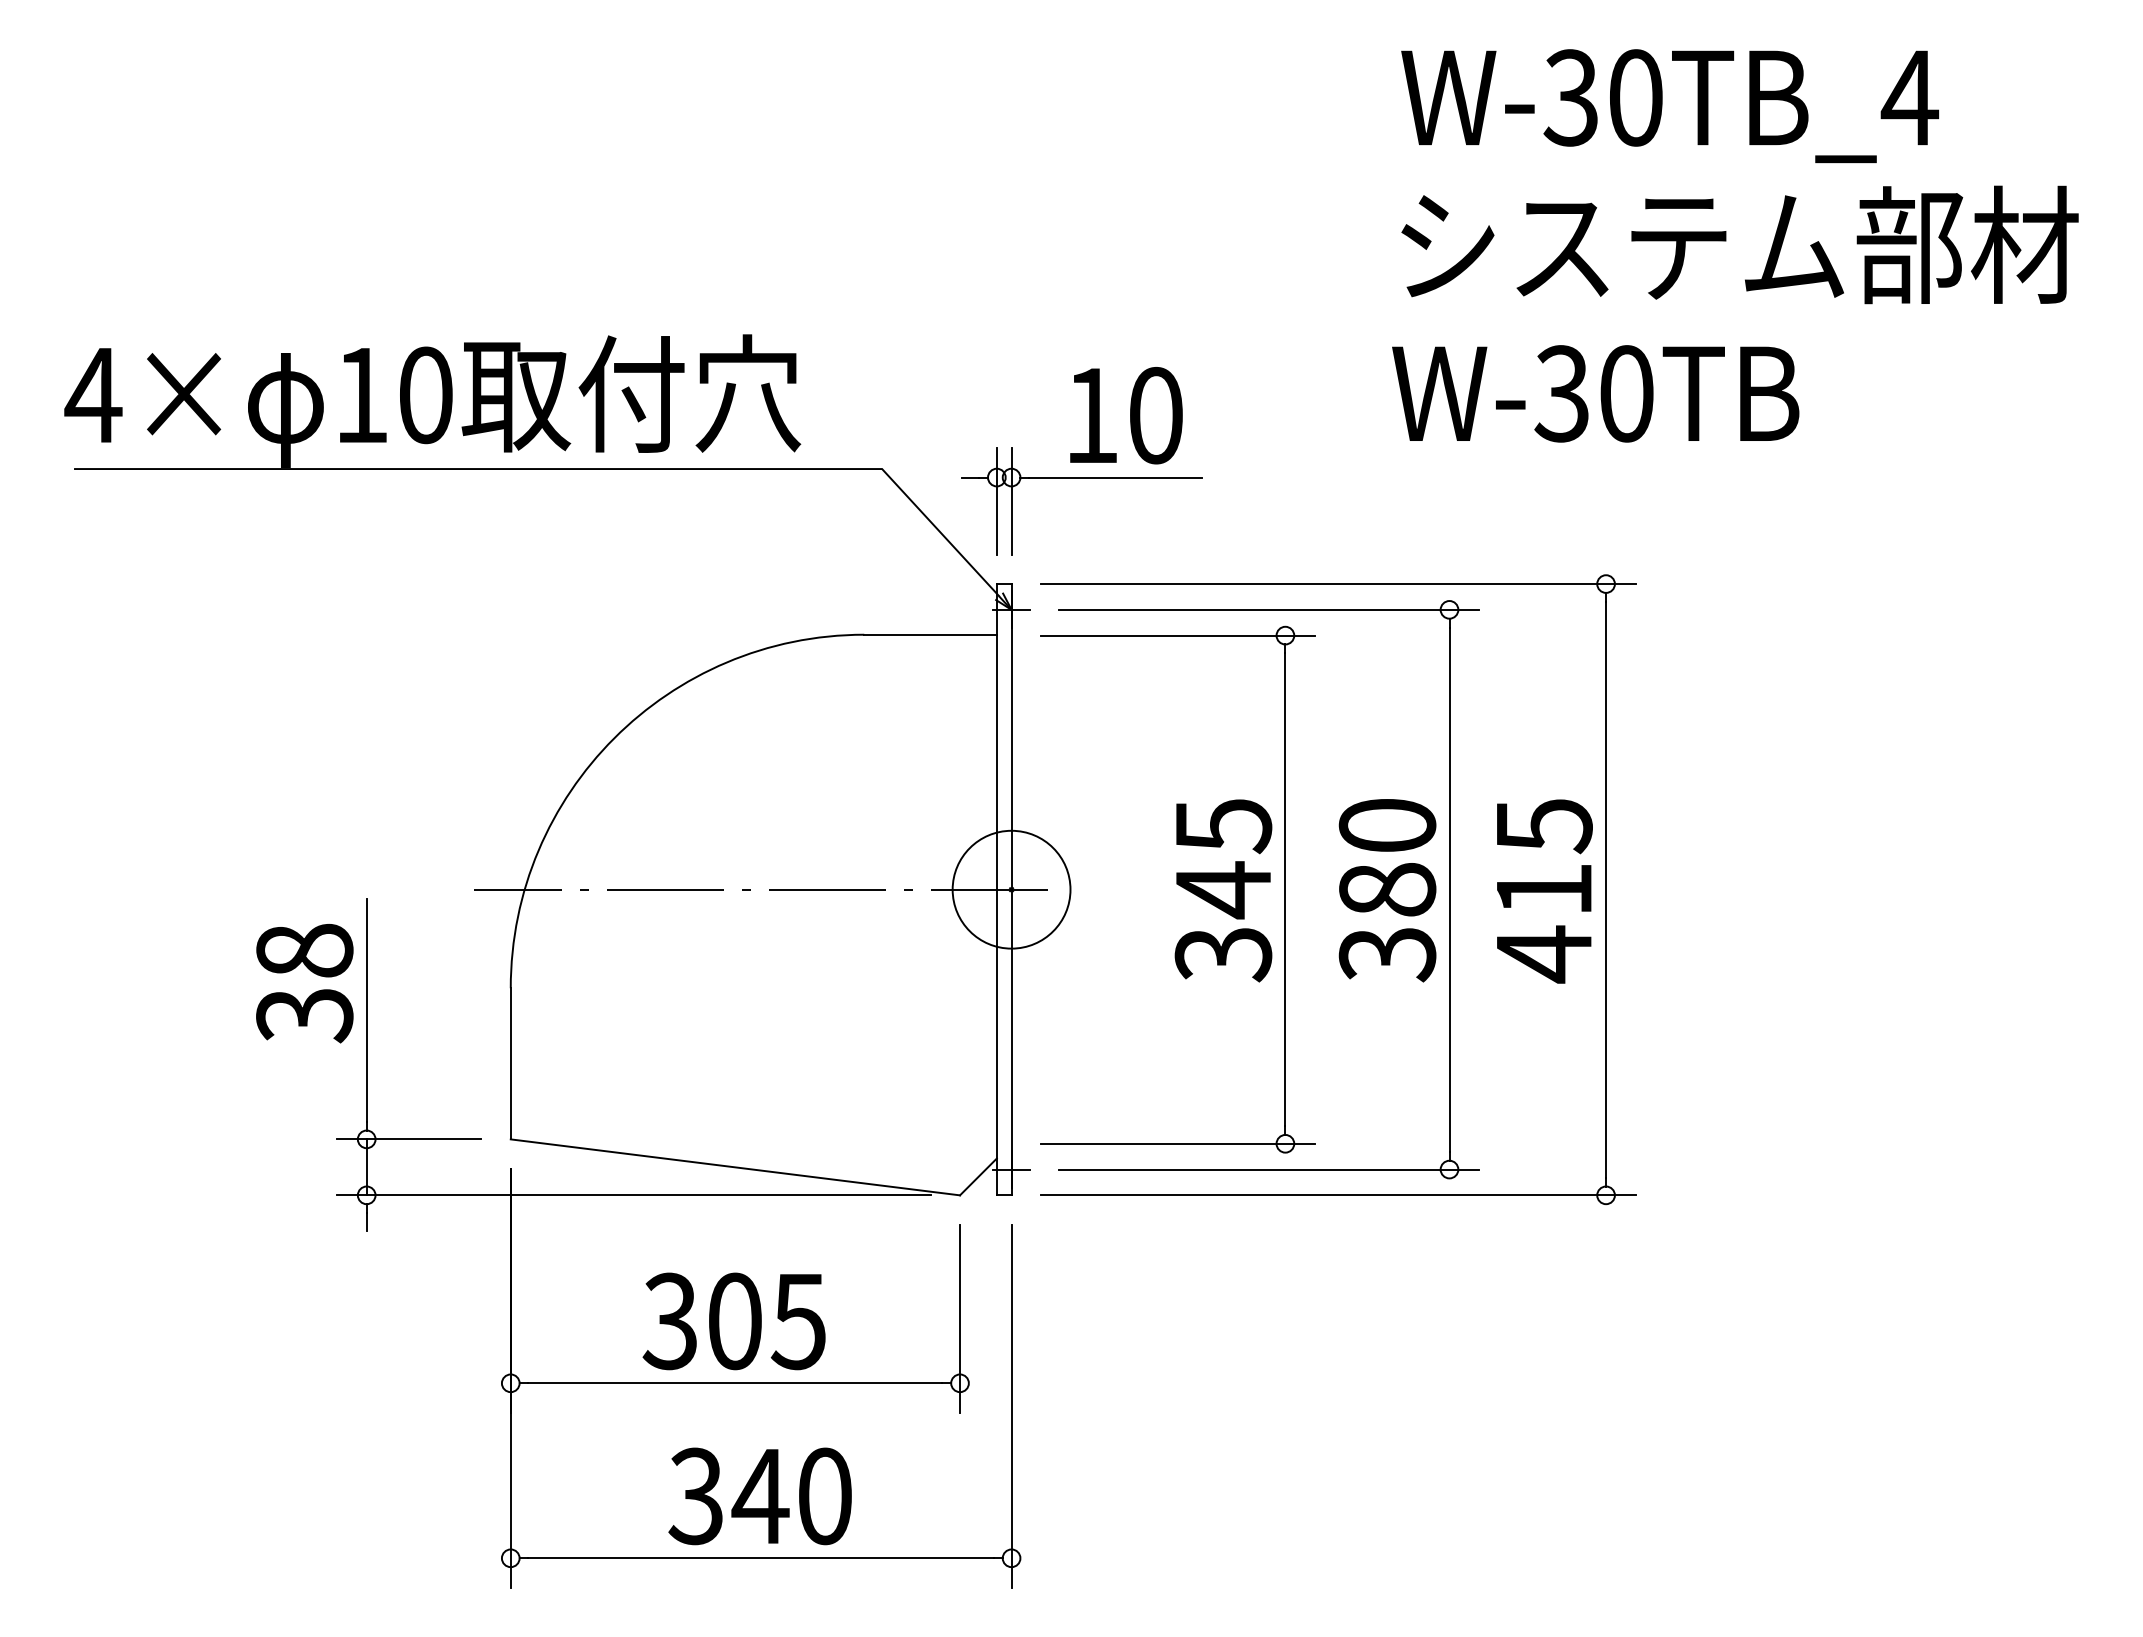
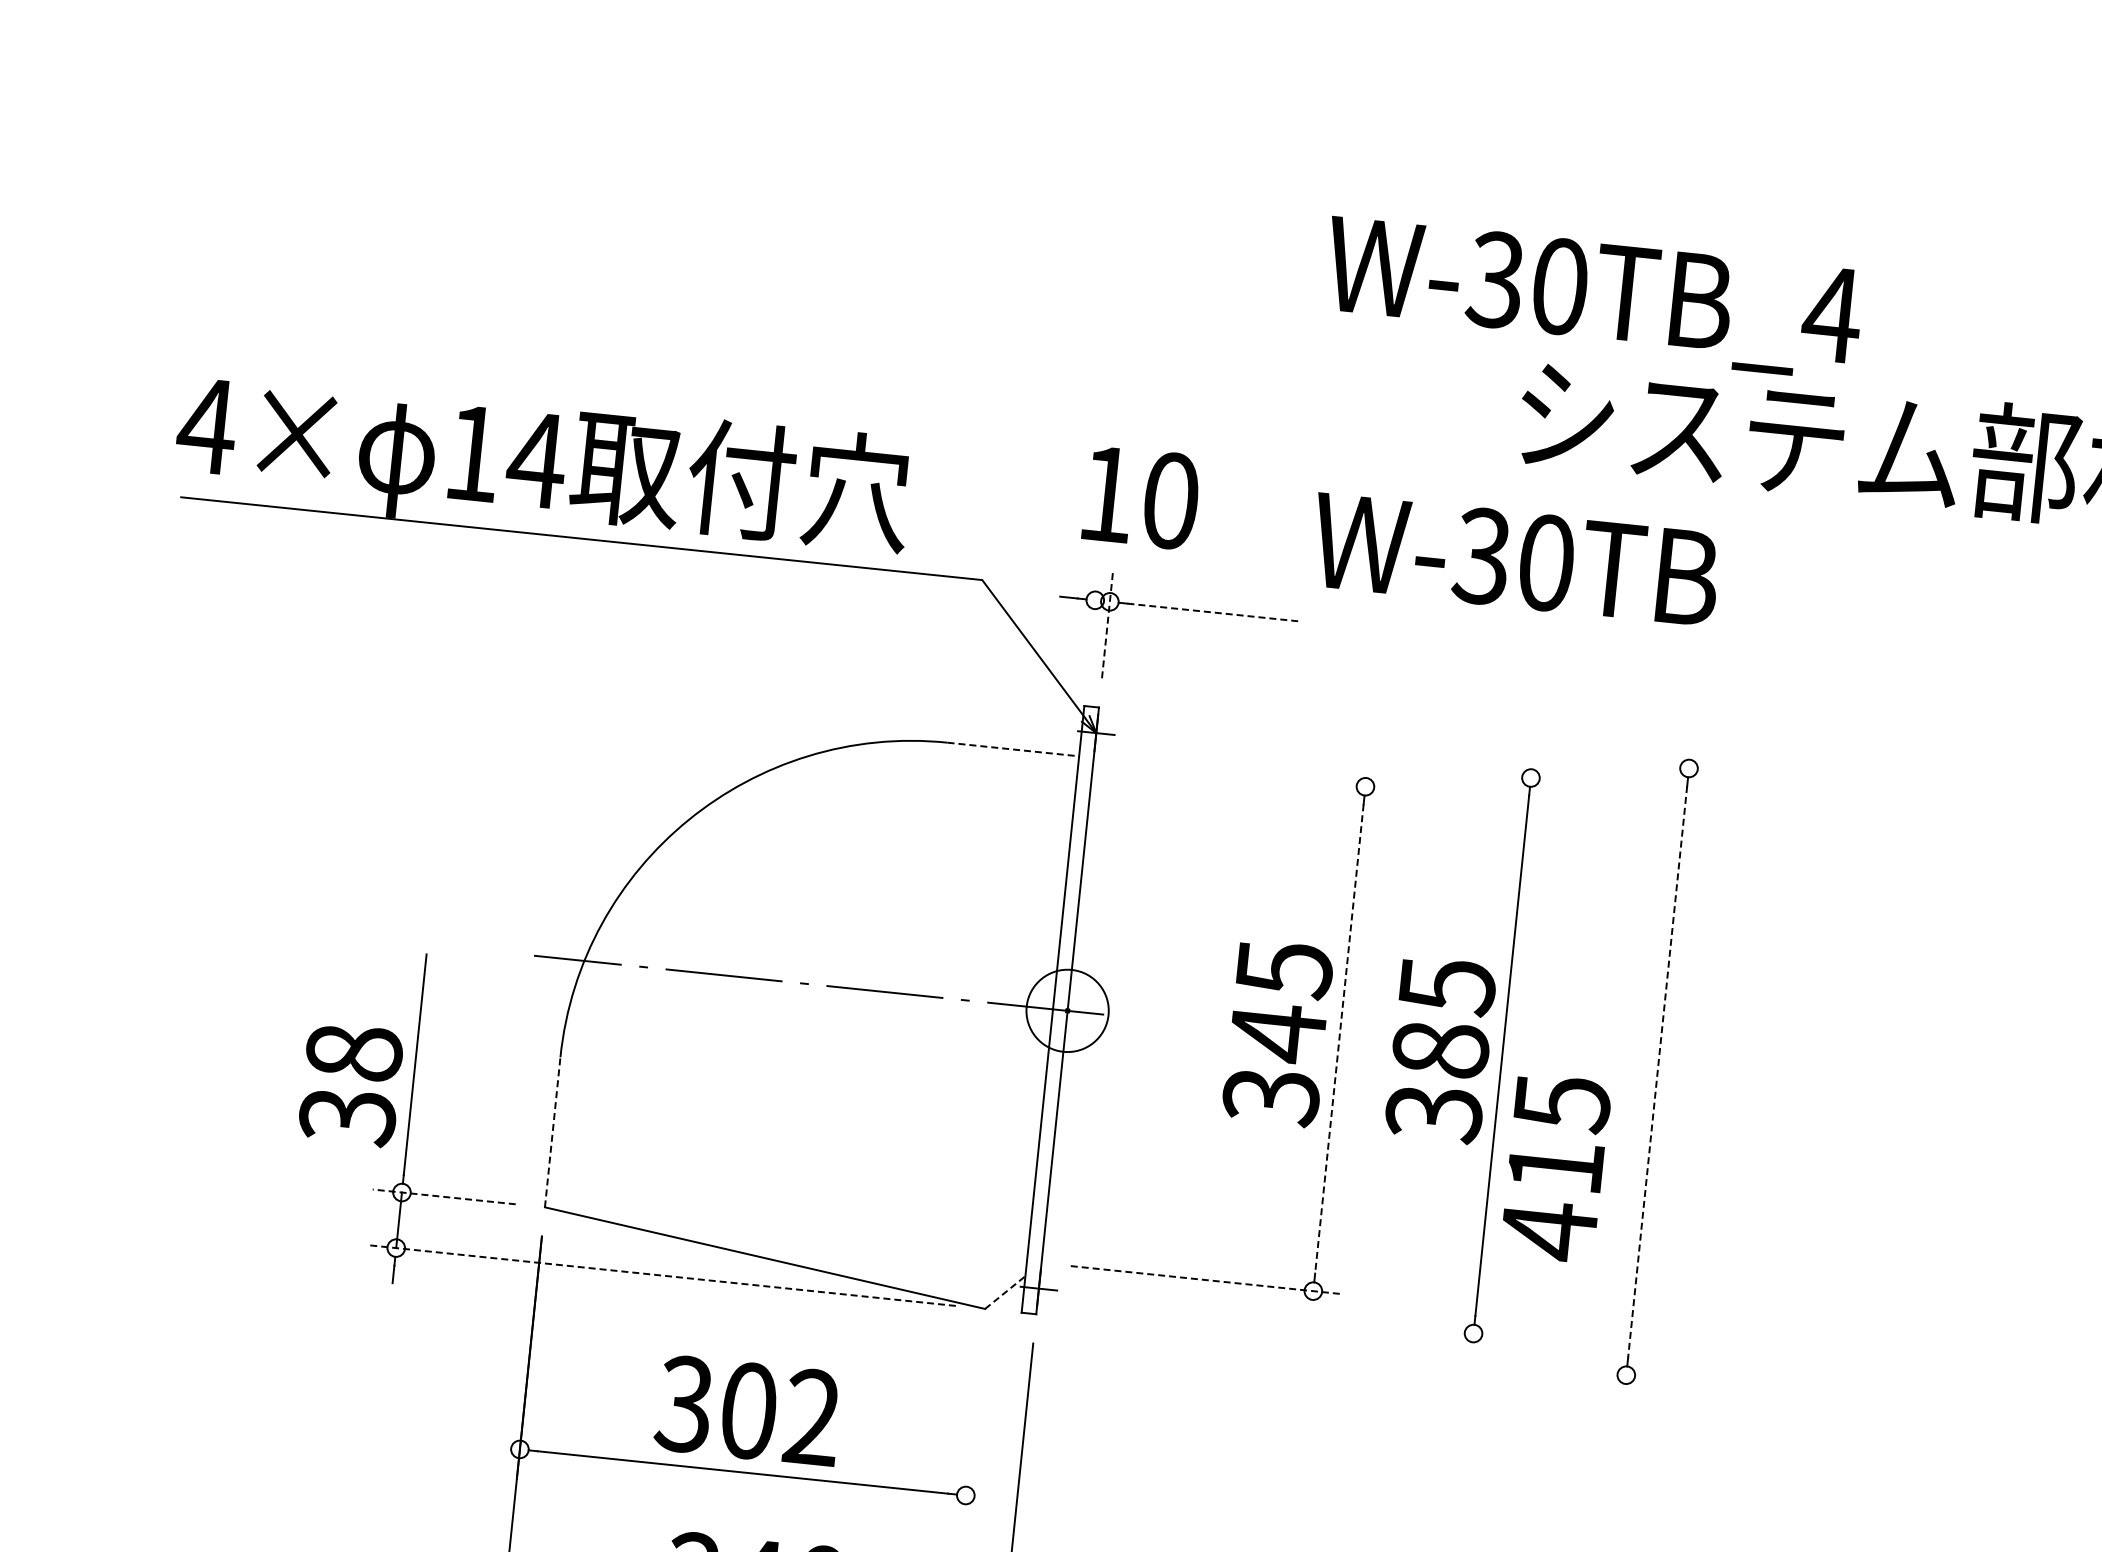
text: (1669, 106) -> (1592, 298), moved
text: (1595, 393) -> (1515, 559), moved
text: (425, 395) -> (536, 460), 10 -> 14
text: (1126, 415) -> (1141, 497), moved
line: (1115, 477) -> (1213, 612), solid -> dashed
line: (1011, 500) -> (1107, 624), solid -> dashed
line: (996, 501) -> (1092, 624), removed
line: (1338, 584) -> (1423, 741), removed
line: (1268, 609) -> (1351, 759), removed
line: (931, 634) -> (1014, 749), solid -> dashed
line: (1177, 635) -> (1258, 775), removed
text: (1387, 826) -> (1447, 986), 380 -> 385
circle: (1011, 889) -> (1067, 1010), size x0.7
line: (1606, 889) -> (1658, 1071), solid -> dashed
line: (1285, 890) -> (1339, 1039), solid -> dashed
text: (1544, 891) -> (1555, 1168), moved
text: (304, 983) -> (350, 1085), moved
line: (510, 1063) -> (552, 1131), solid -> dashed
line: (408, 1139) -> (443, 1196), solid -> dashed
line: (1177, 1143) -> (1206, 1279), solid -> dashed
line: (1268, 1169) -> (1293, 1314), removed
line: (978, 1176) -> (1005, 1292), solid -> dashed
line: (633, 1195) -> (661, 1275), solid -> dashed
line: (1338, 1195) -> (1360, 1347), removed
line: (960, 1318) -> (972, 1431), removed
text: (797, 1321) -> (810, 1417), 305 -> 302

